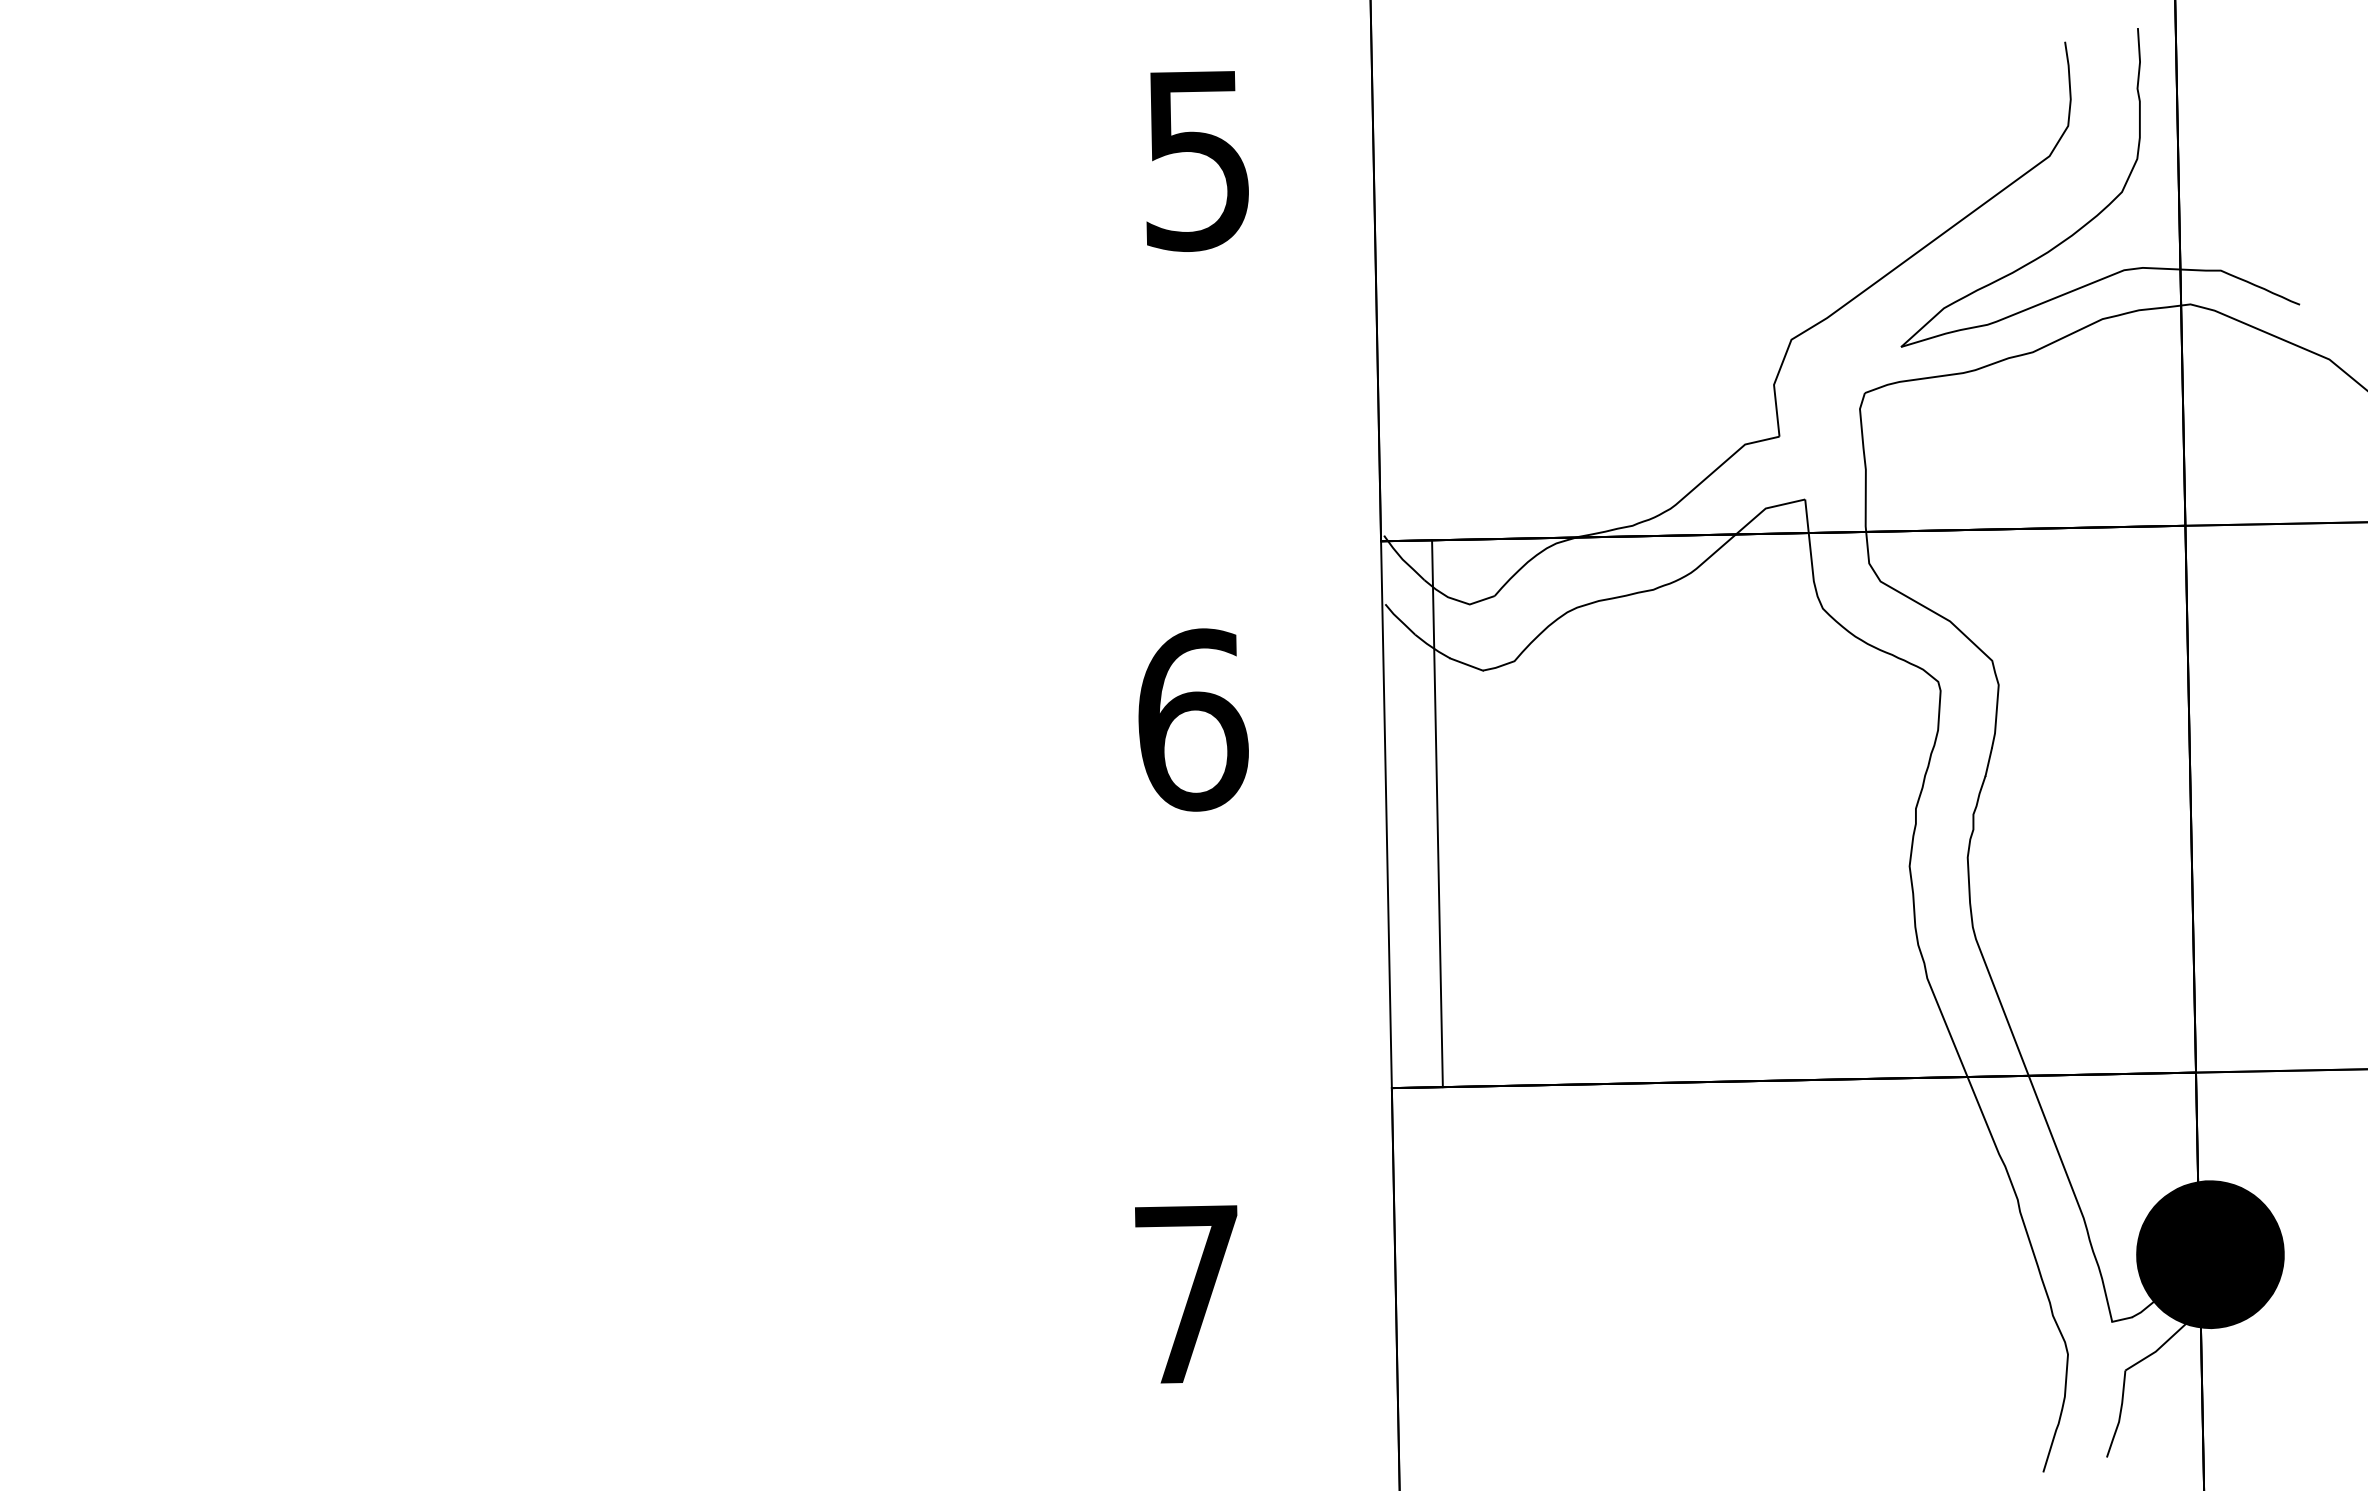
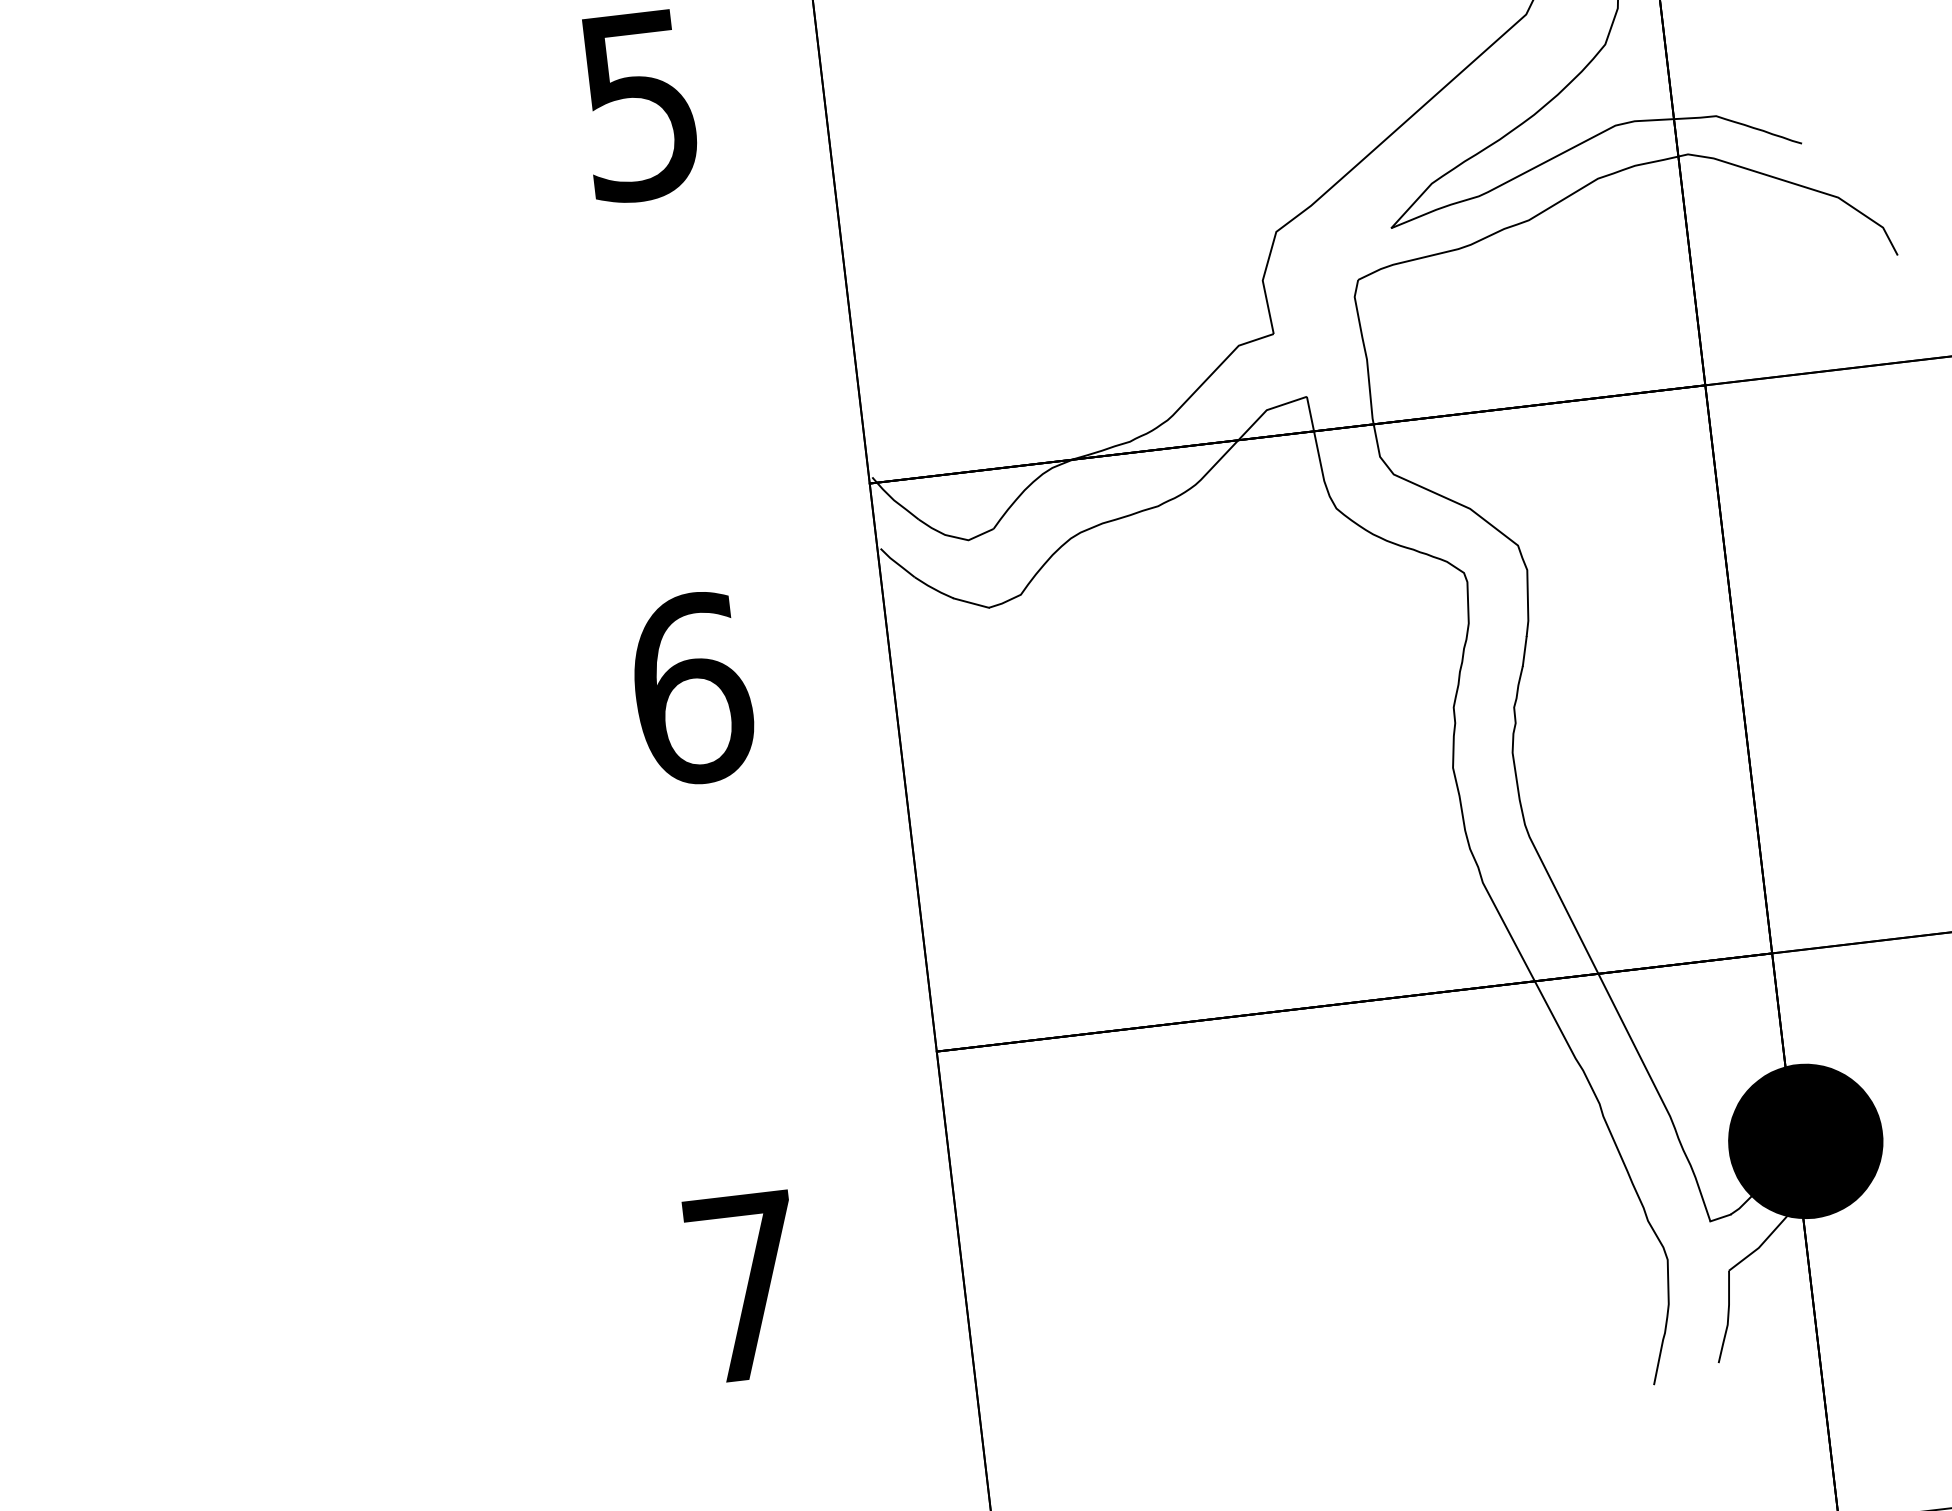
line: (1437, 813) -> (903, 767), moved

